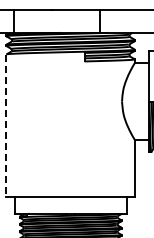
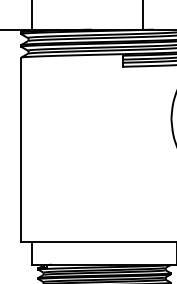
line: (6, 126) -> (21, 151), dashed -> solid

